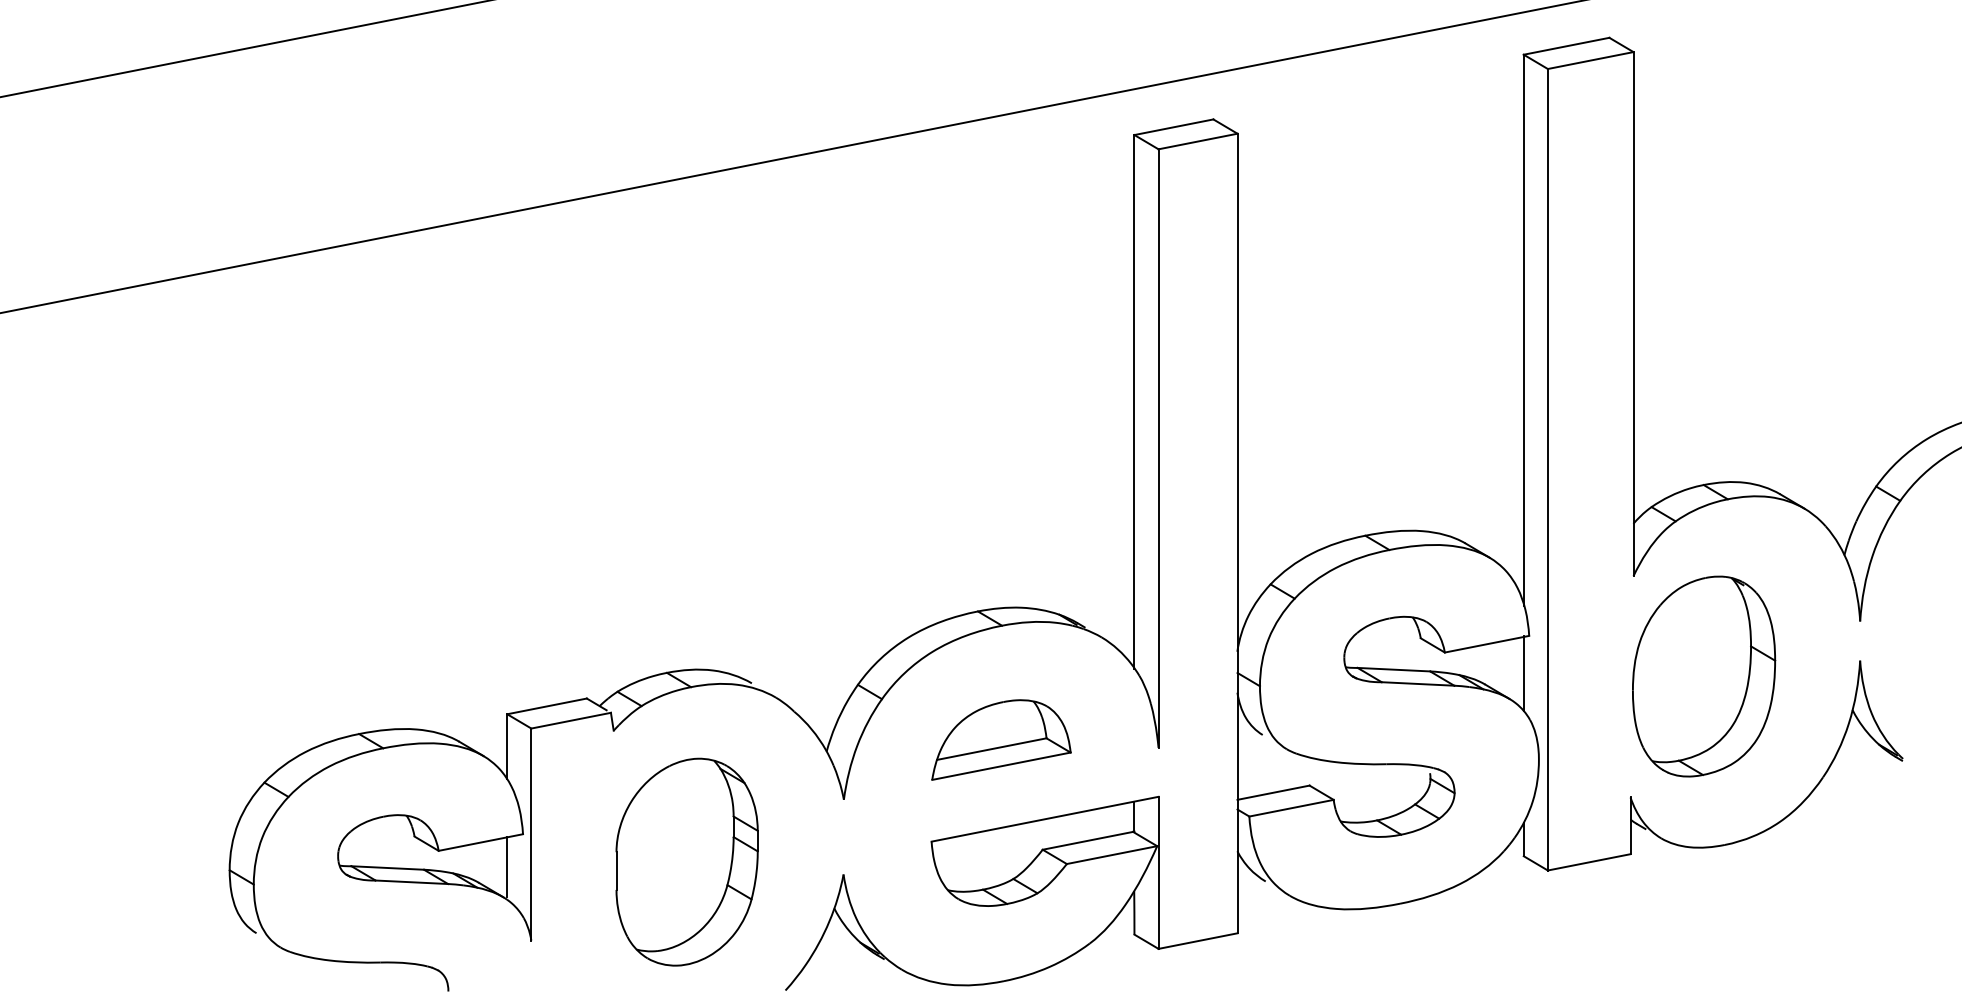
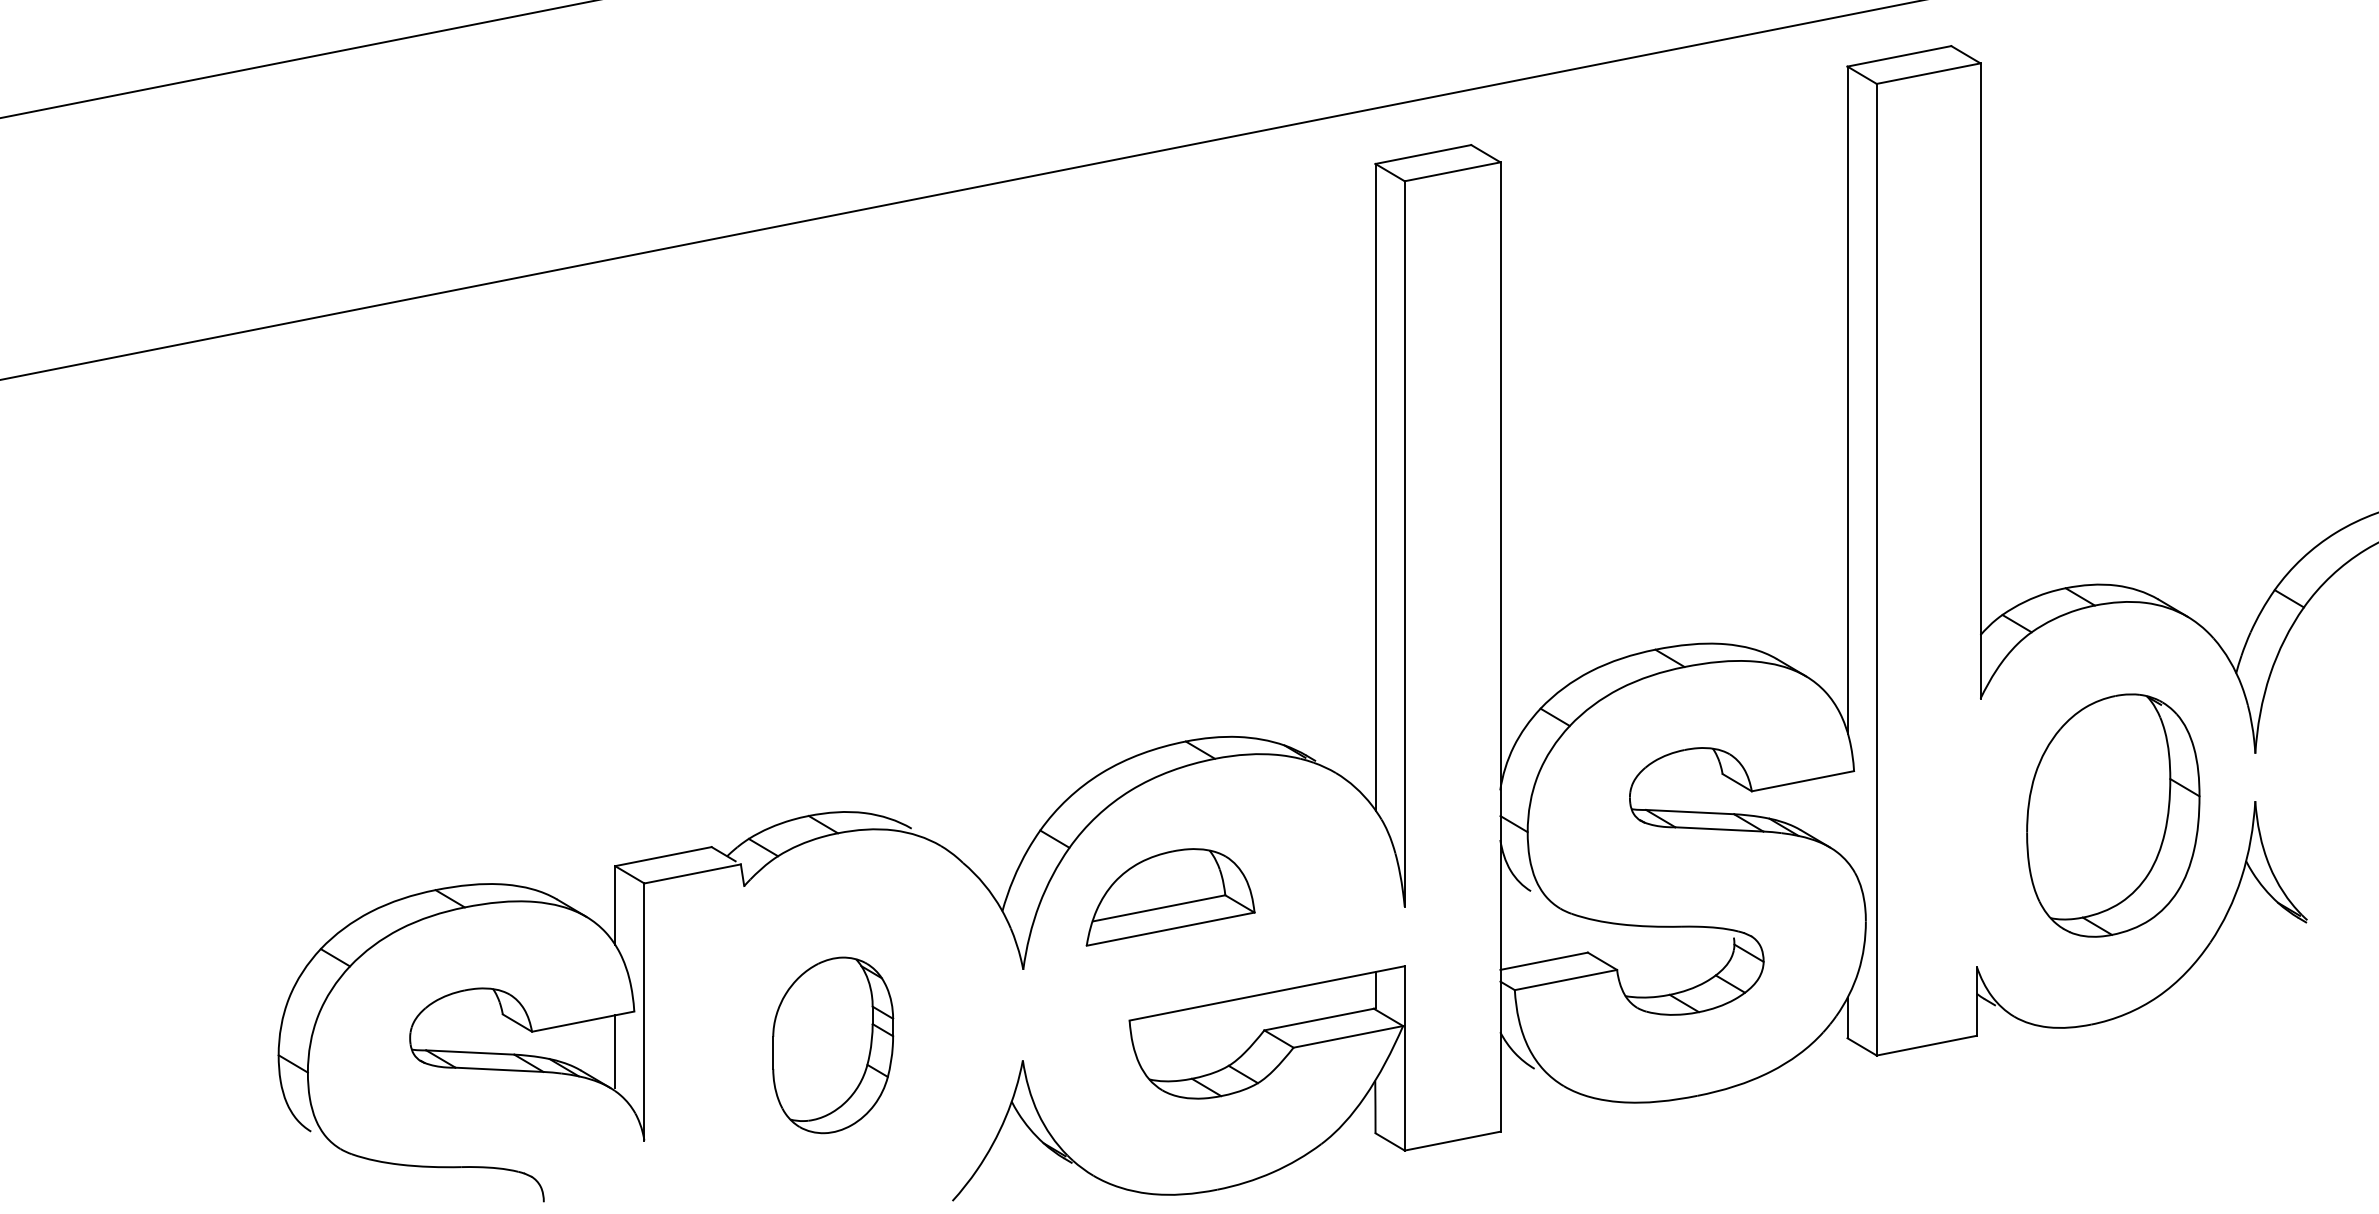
line: (1523, 673) -> (1847, 816), removed
part: (1704, 676) -> (2113, 815), moved
part: (1001, 739) -> (1170, 896), moved
part: (686, 861) -> (832, 1044), size x0.7

